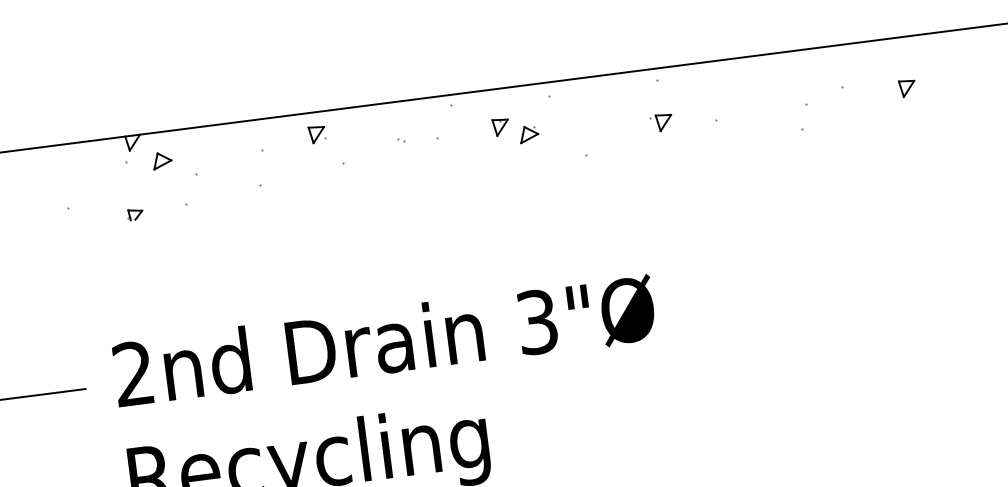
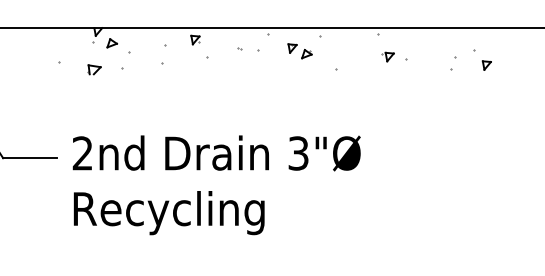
part: (906, 88) -> (486, 65), moved
part: (659, 121) -> (387, 56), moved
part: (135, 213) -> (94, 69), size x1.67

